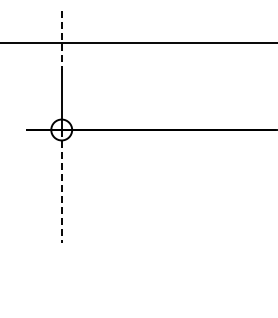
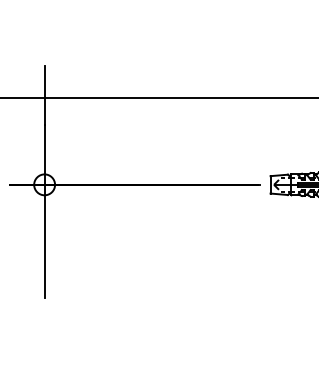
line: (61, 40) -> (44, 95), dashed -> solid
line: (61, 186) -> (44, 241), dashed -> solid

